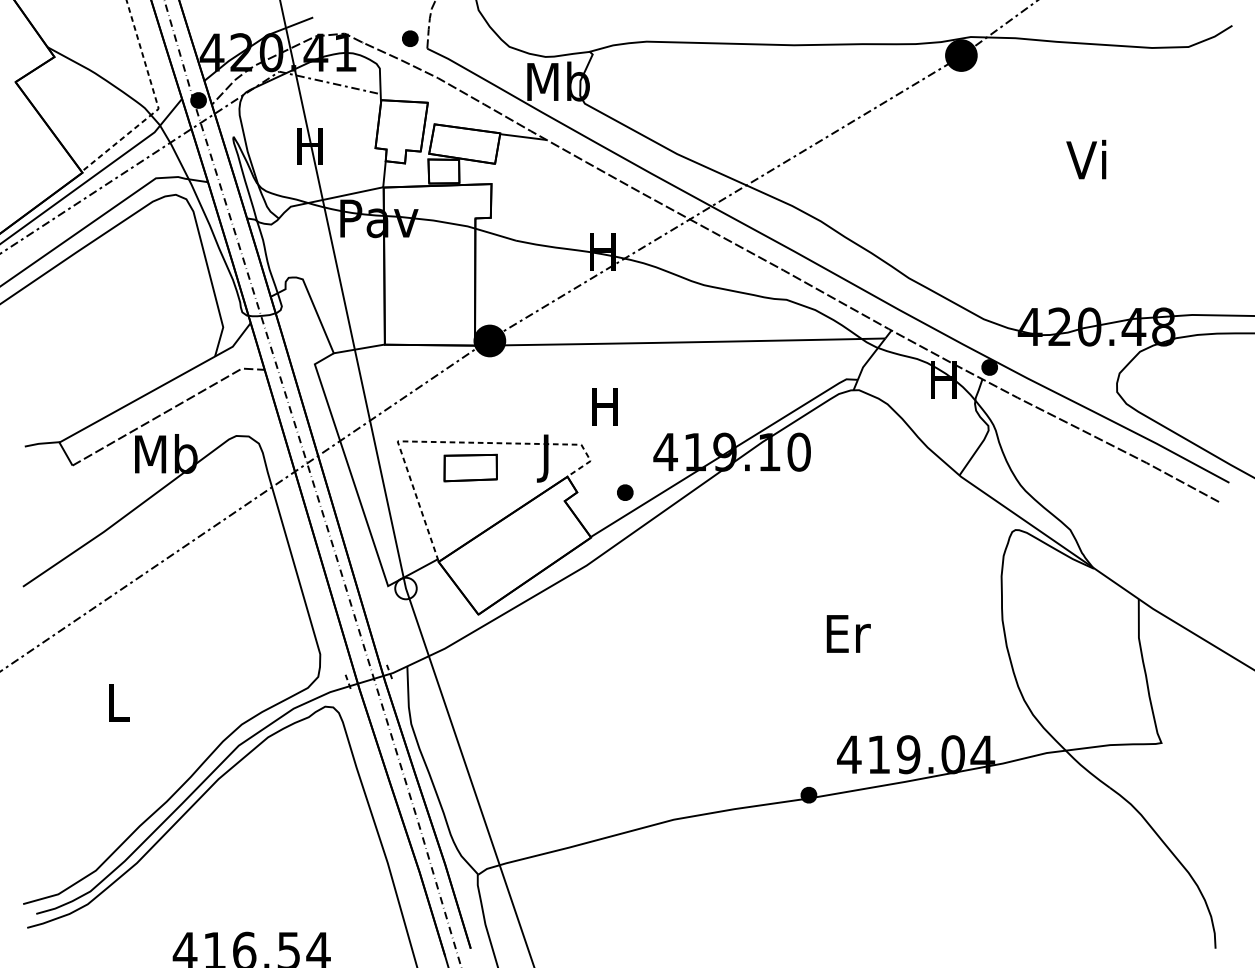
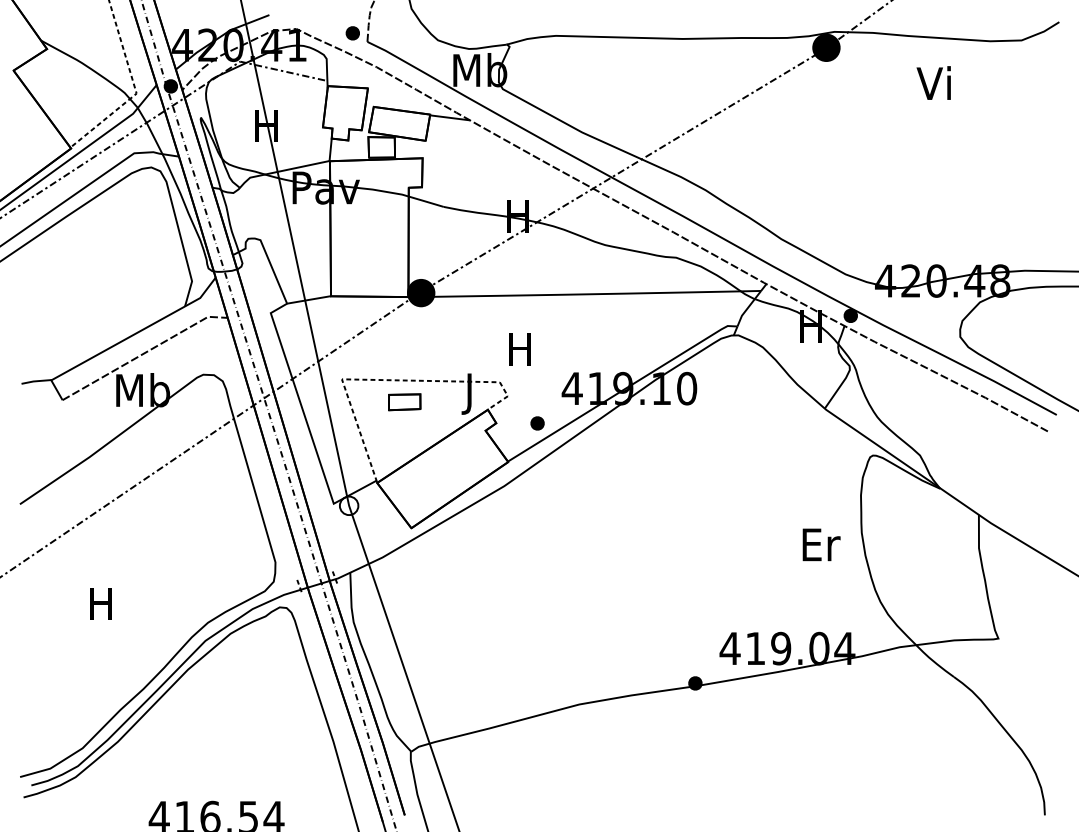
text: (1086, 159) -> (933, 82), moved
part: (470, 467) -> (404, 401), size x0.7
text: (848, 633) -> (821, 544), moved
text: (116, 702) -> (100, 603), L -> H

